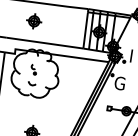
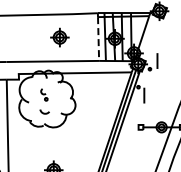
part: (33, 21) -> (59, 37), moved
line: (85, 30) -> (98, 39), solid -> dashed
text: (119, 83) -> (148, 95), G -> I

